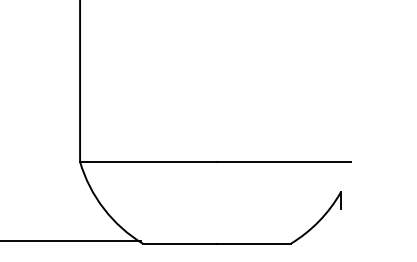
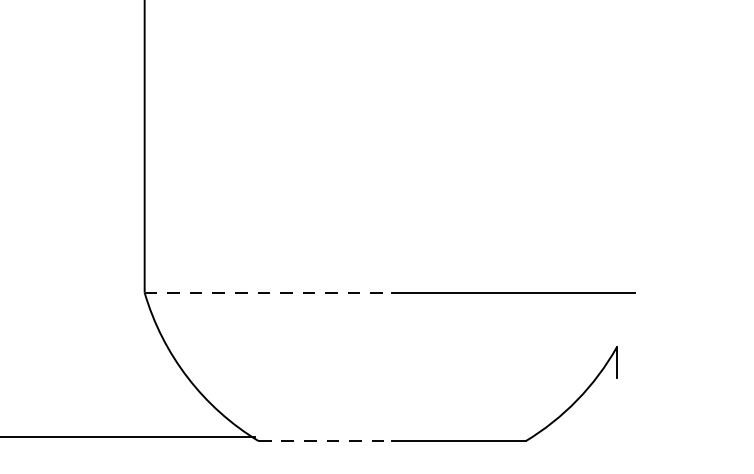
line: (149, 161) -> (270, 292), solid -> dashed
line: (180, 243) -> (326, 440), solid -> dashed

